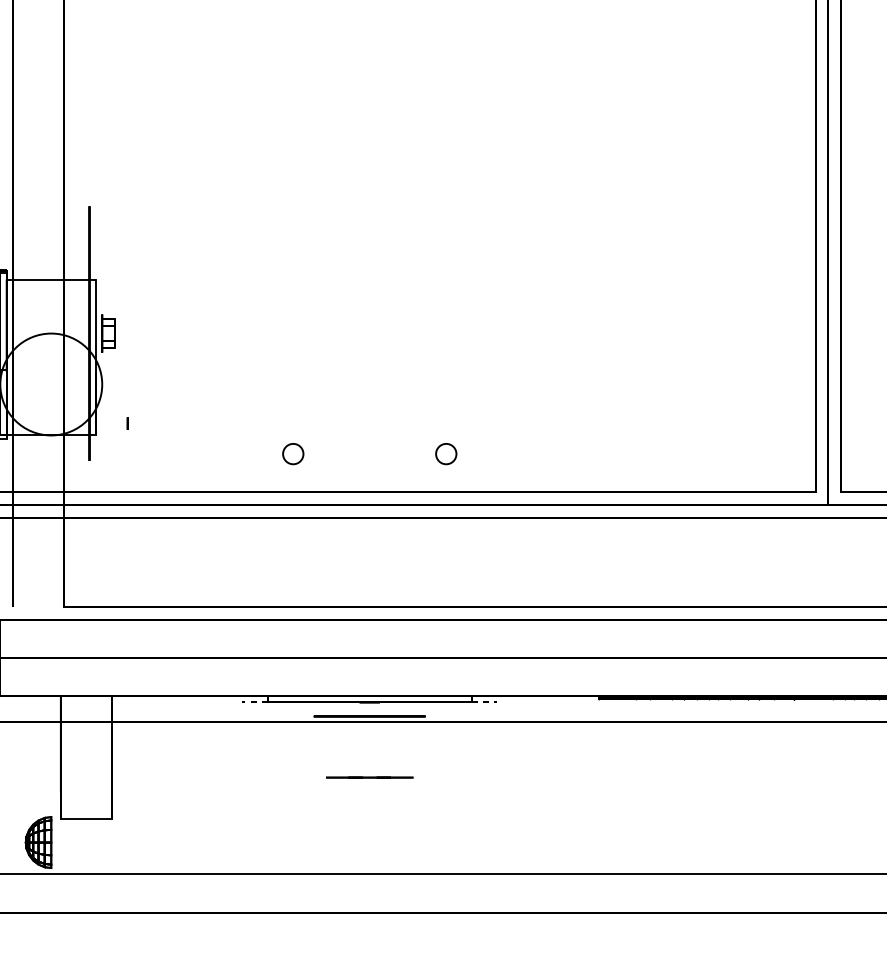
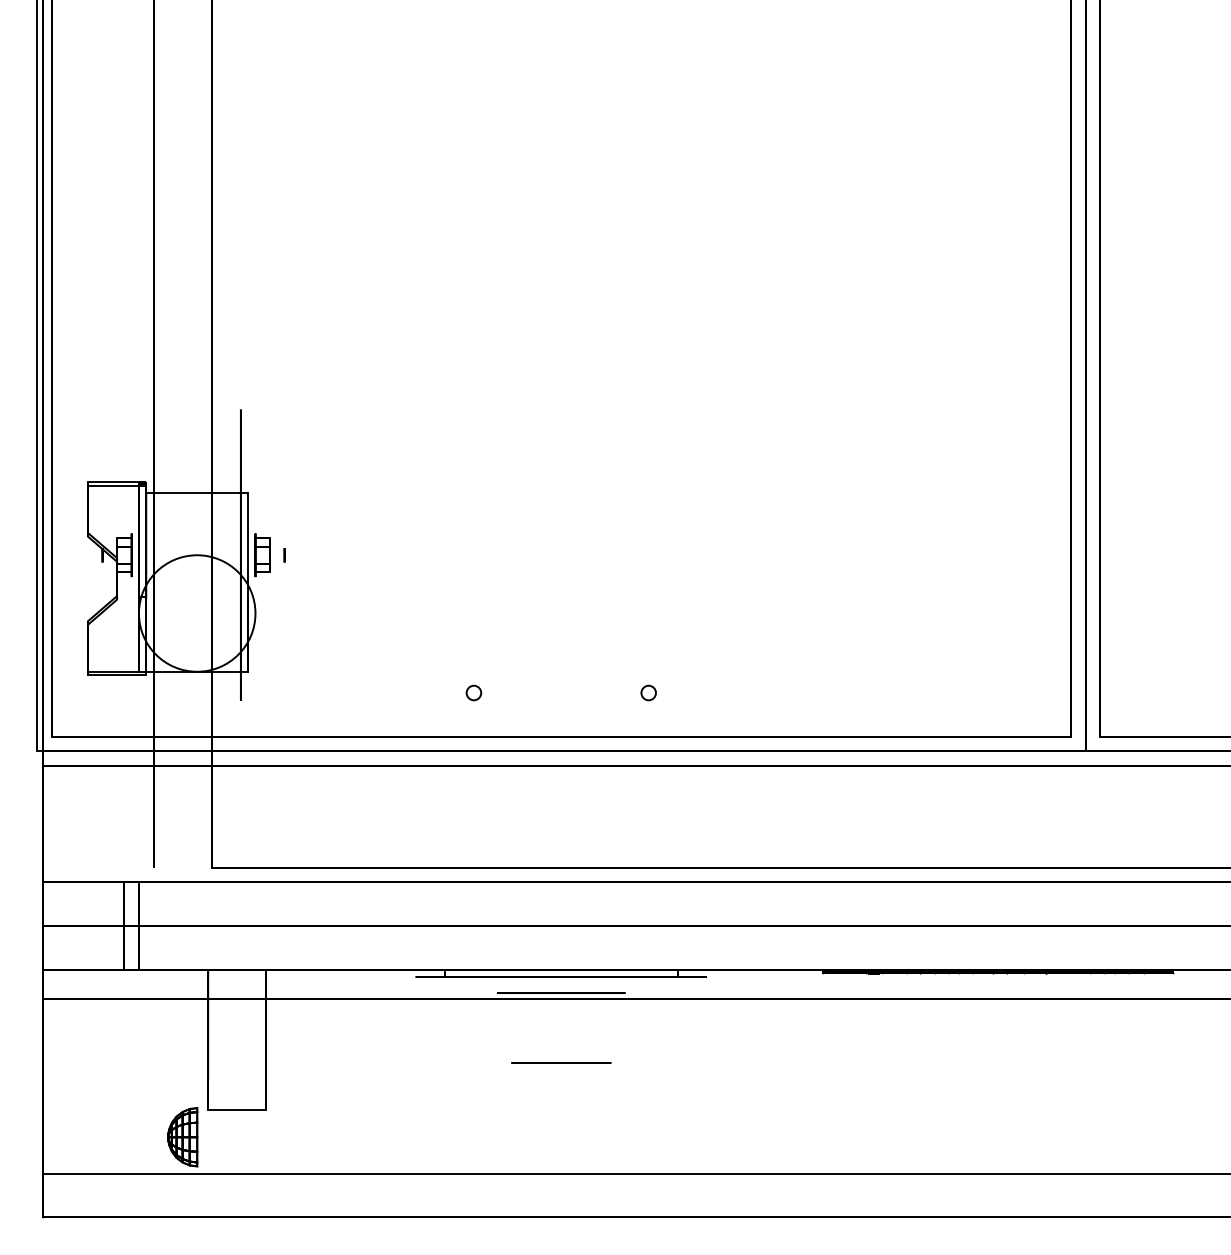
circle: (127, 423) -> (284, 555), moved
circle: (292, 453) -> (473, 692), size x0.62
circle: (445, 453) -> (648, 692), size x0.62
arc: (242, 702) -> (415, 977), dashed -> solid
arc: (496, 702) -> (706, 977), dashed -> solid

